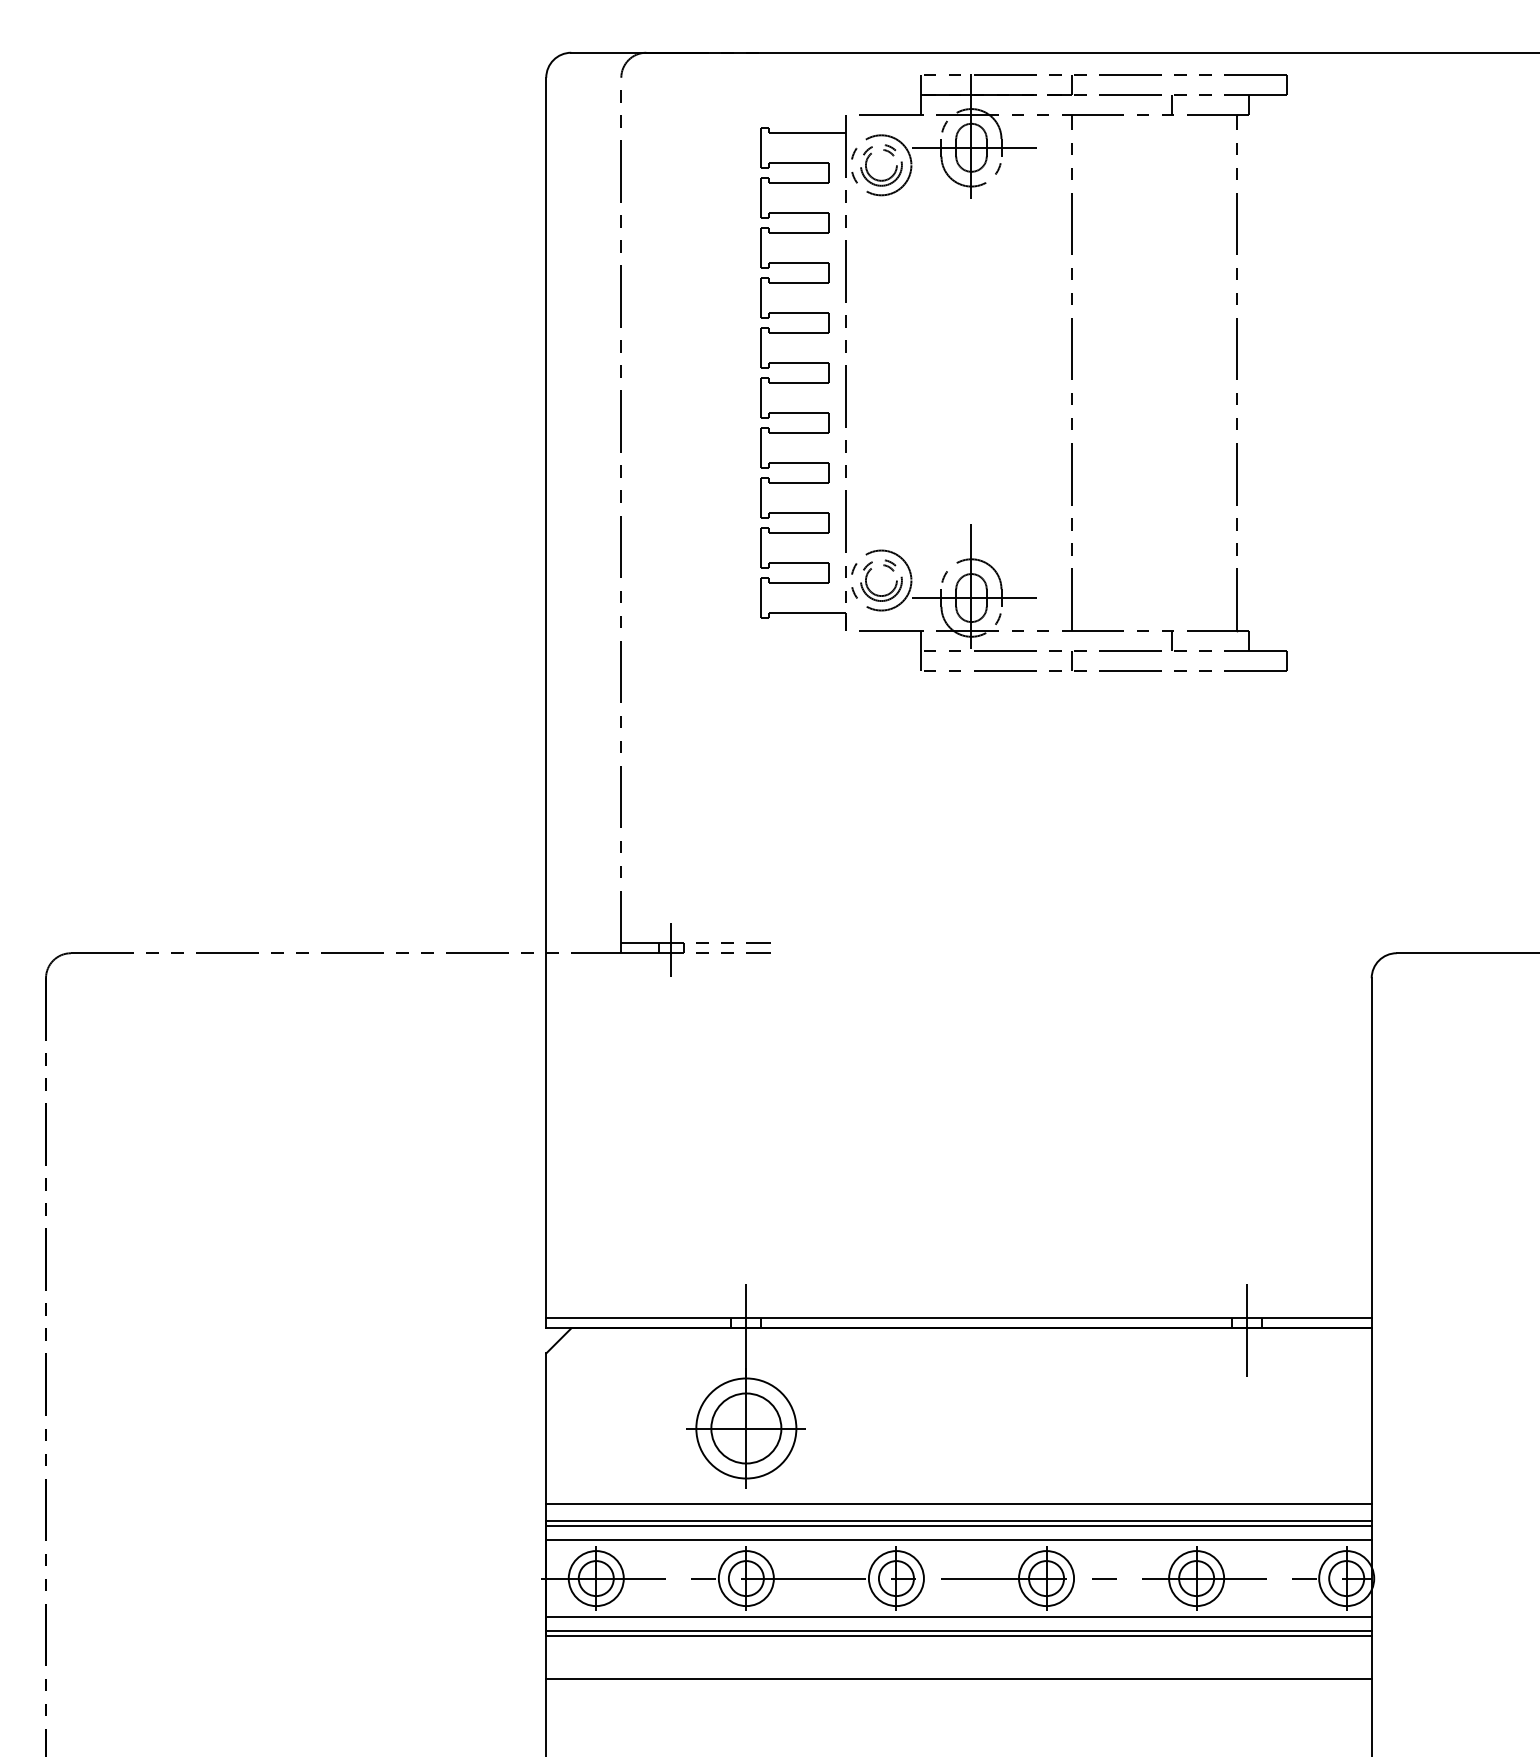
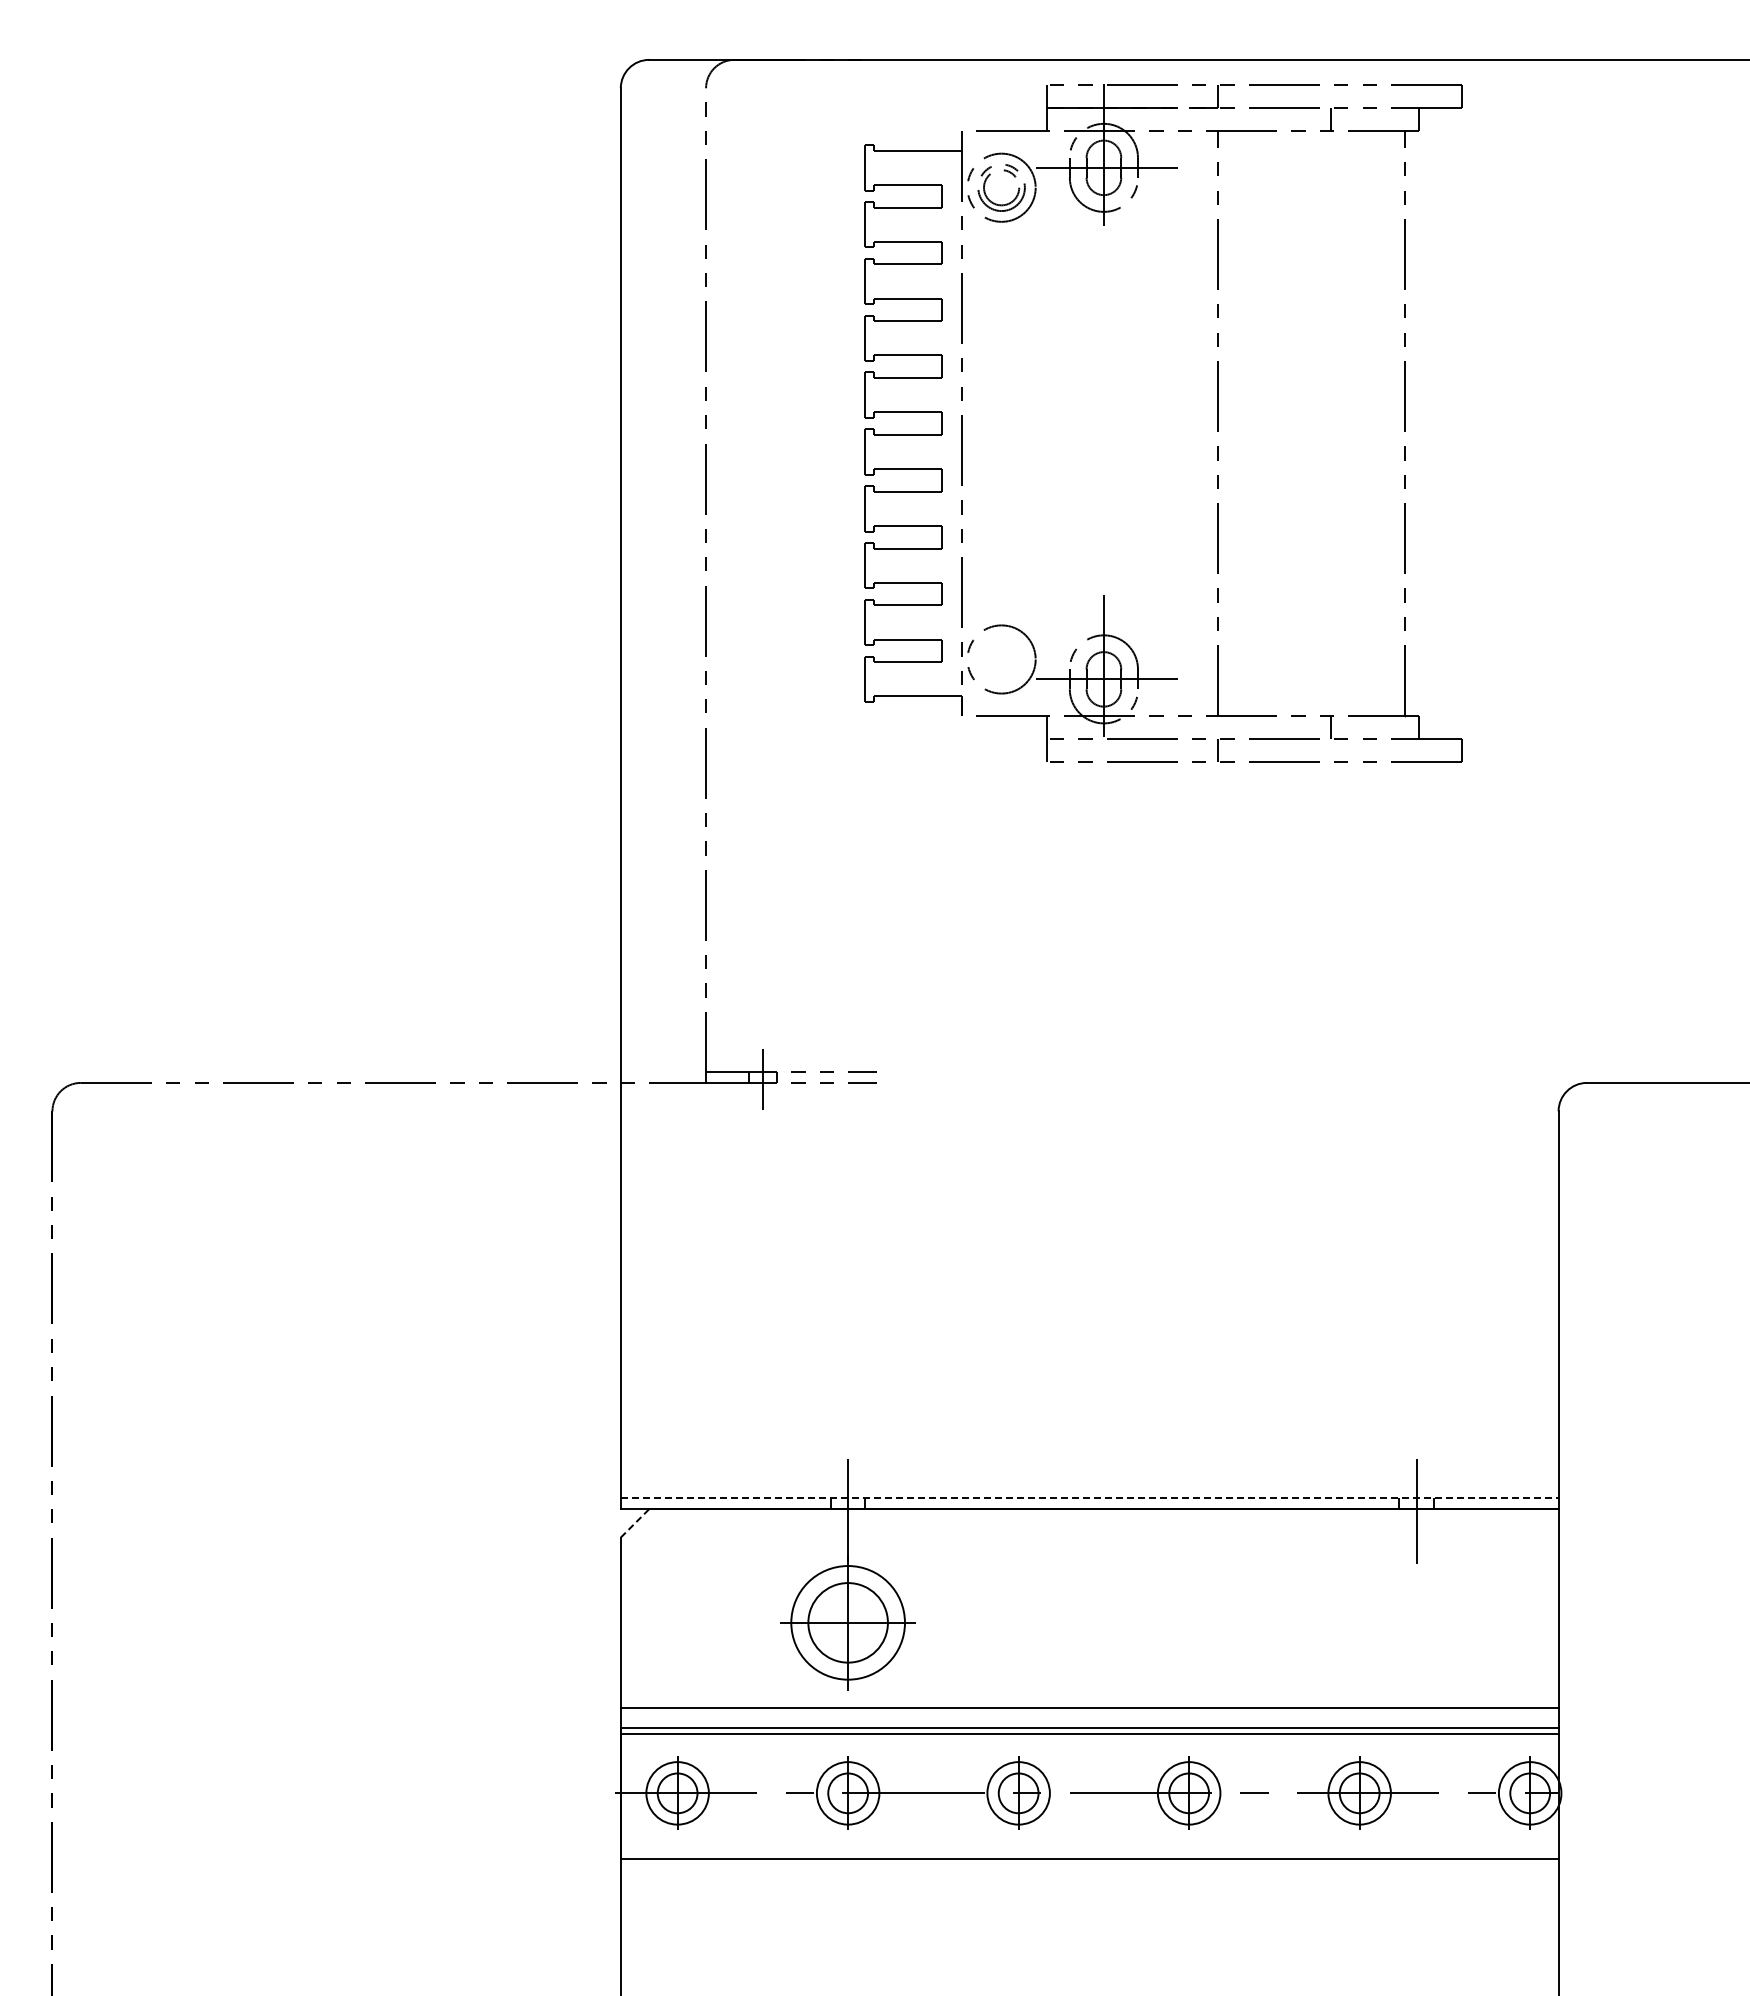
part: (871, 569) -> (990, 647), removed
line: (958, 1318) -> (1089, 1497), solid -> dashed
line: (559, 1341) -> (635, 1523), solid -> dashed
line: (958, 1539) -> (1089, 1749), removed
line: (958, 1617) -> (1089, 1837), removed
line: (958, 1631) -> (1089, 1853), removed
line: (958, 1679) -> (1089, 1907), removed

